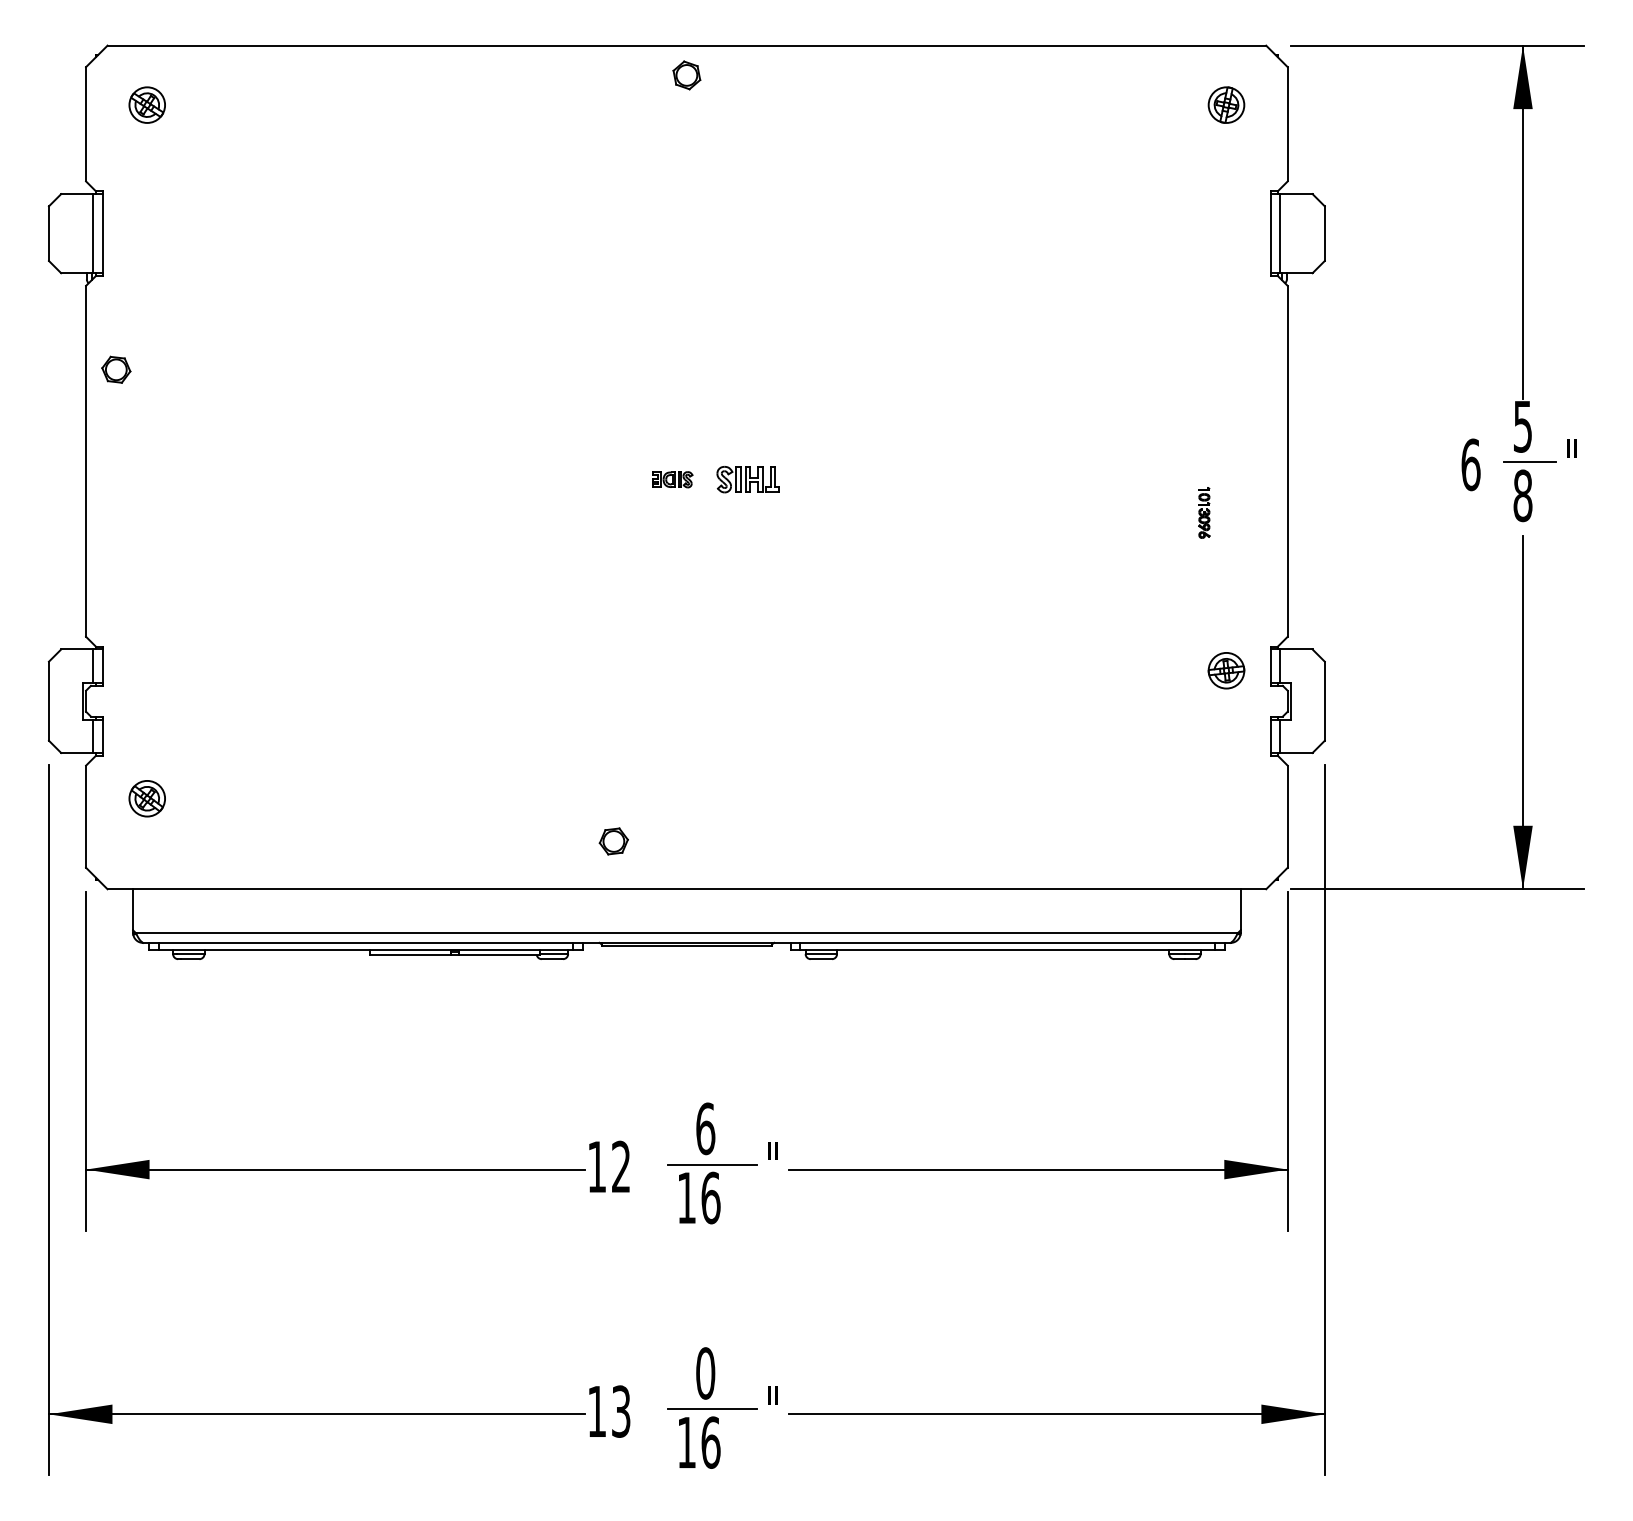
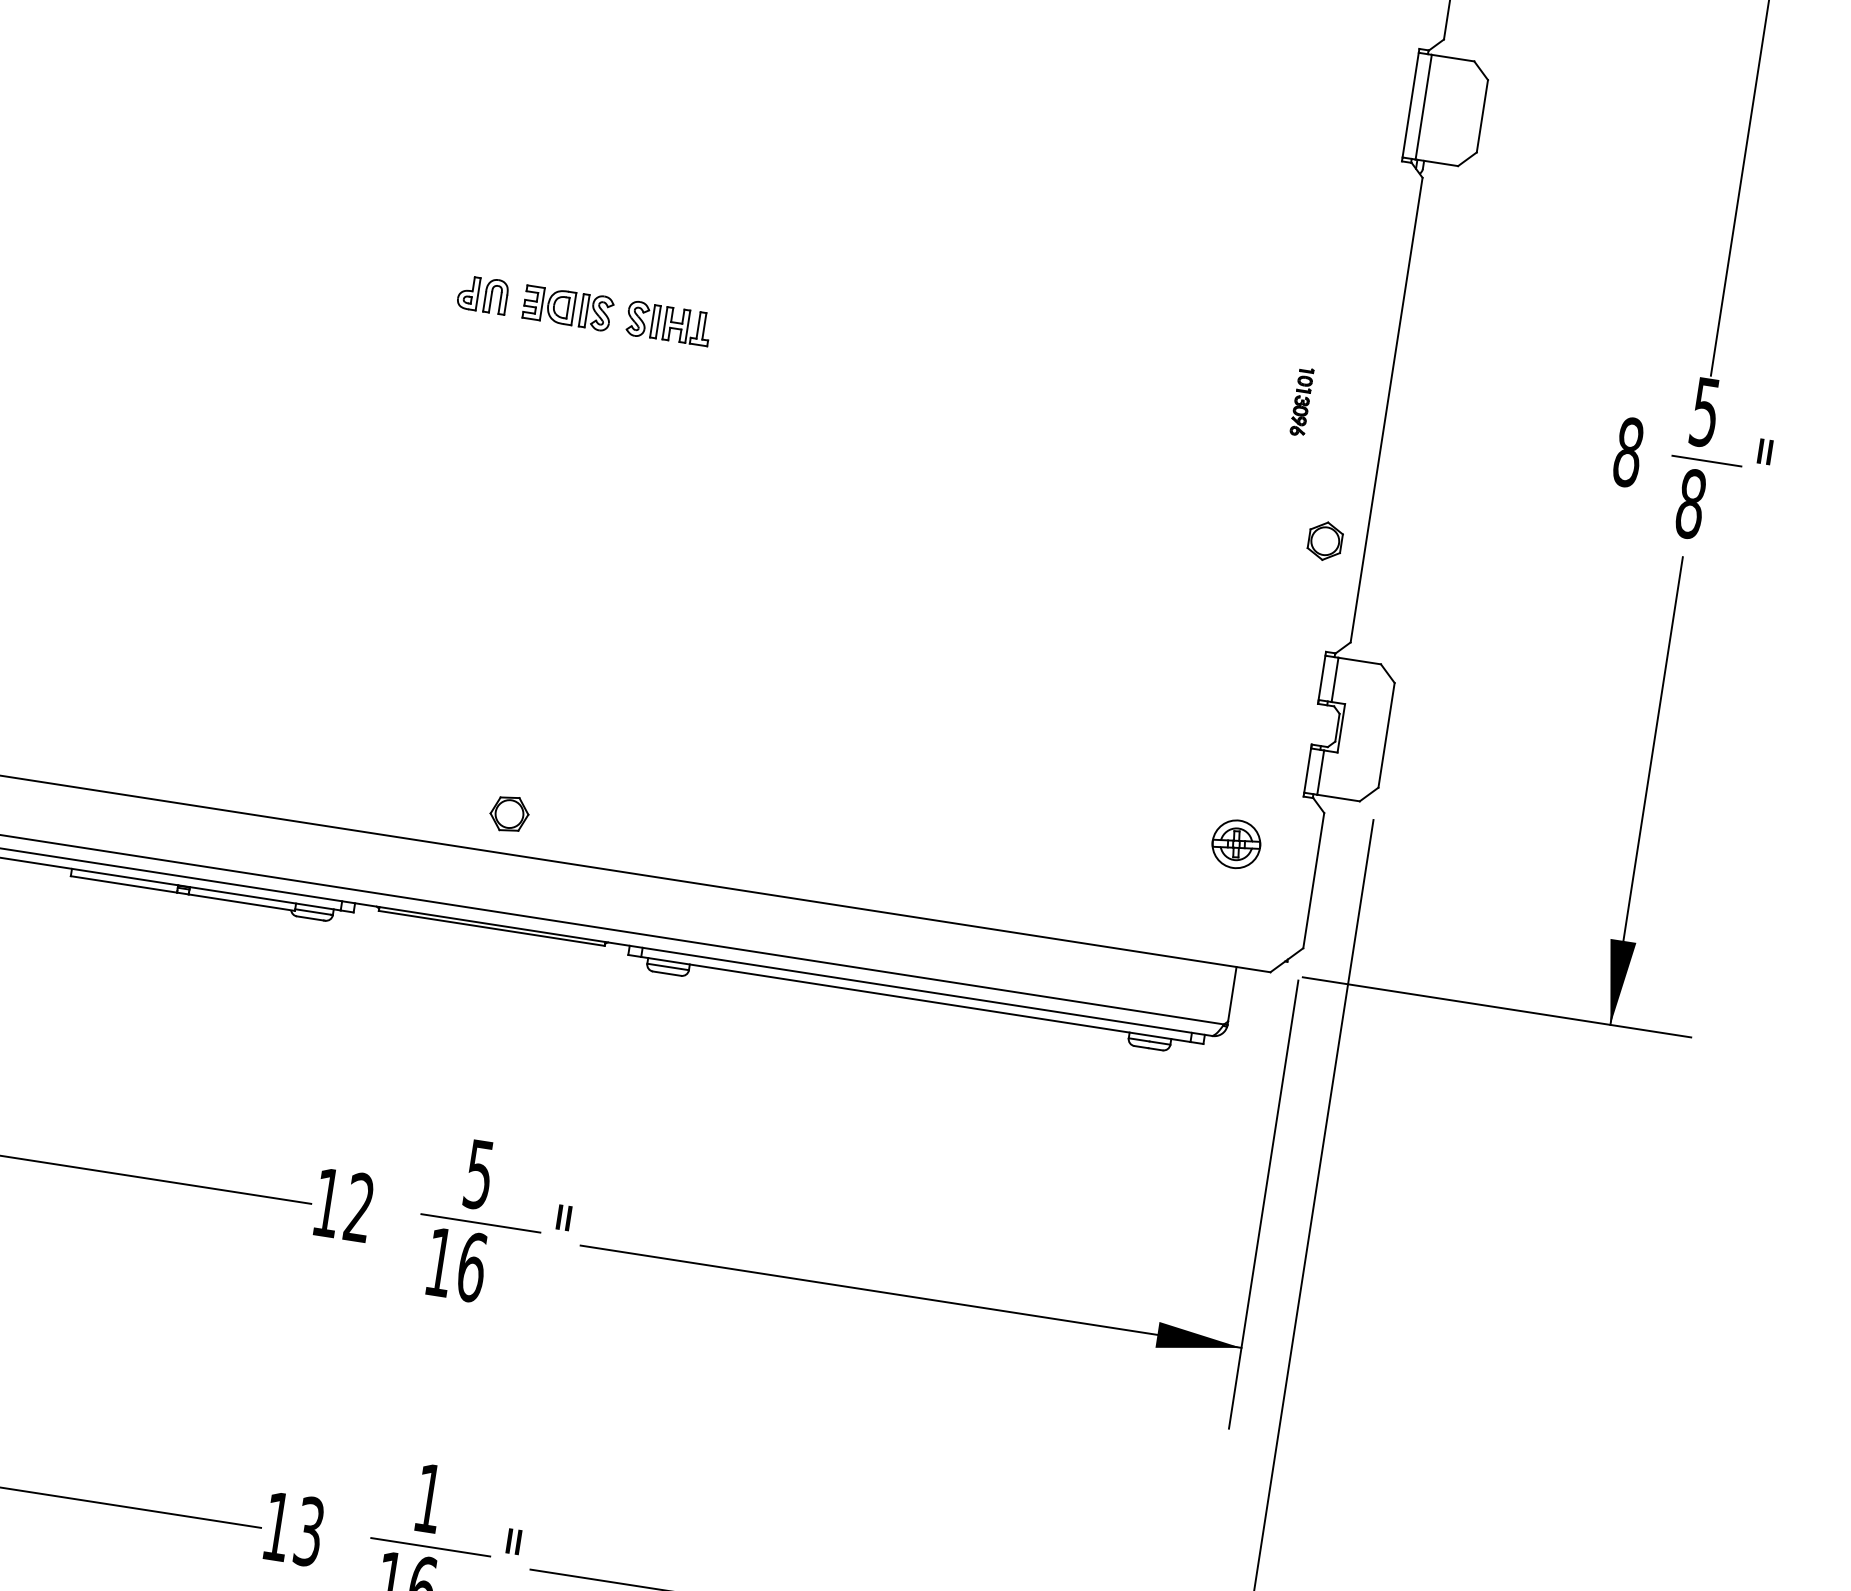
text: (1470, 464) -> (1627, 451), 6 -> 8
part: (607, 479) -> (482, 294), added
part: (672, 479) -> (568, 308), size x1.67
part: (1204, 512) -> (1302, 401), moved
part: (1257, 564) -> (1325, 540), added
part: (1226, 670) -> (1236, 843), moved
part: (613, 841) -> (508, 814), moved
text: (705, 1128) -> (479, 1174), 6 -> 5
text: (705, 1373) -> (428, 1498), 0 -> 1

